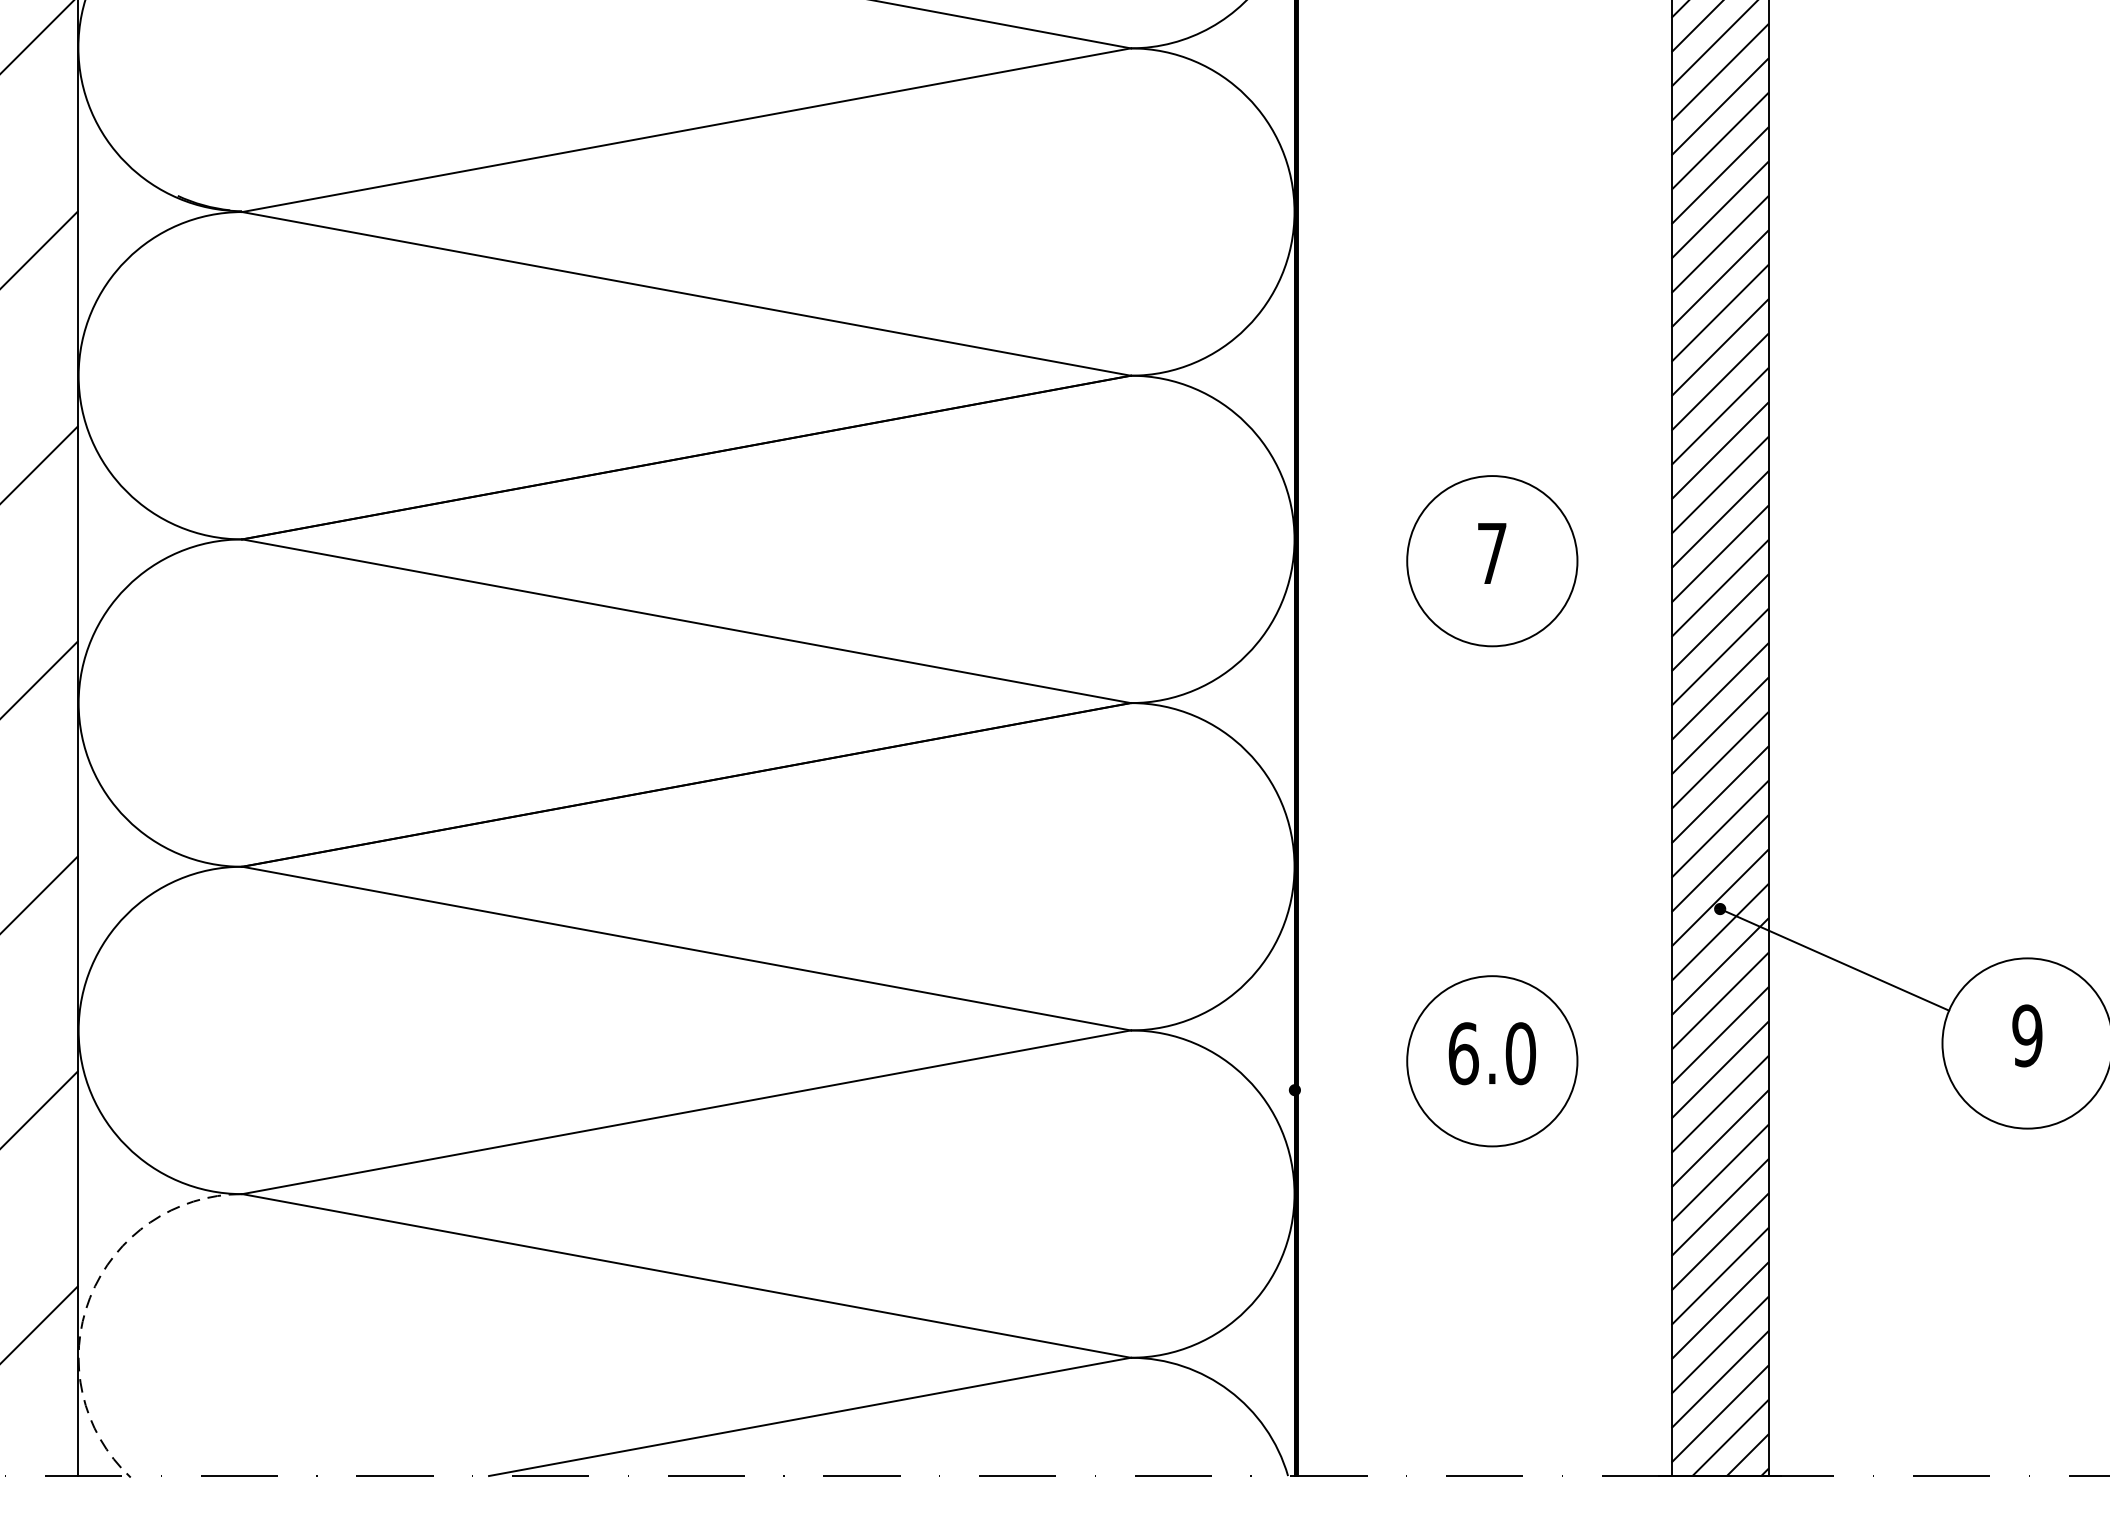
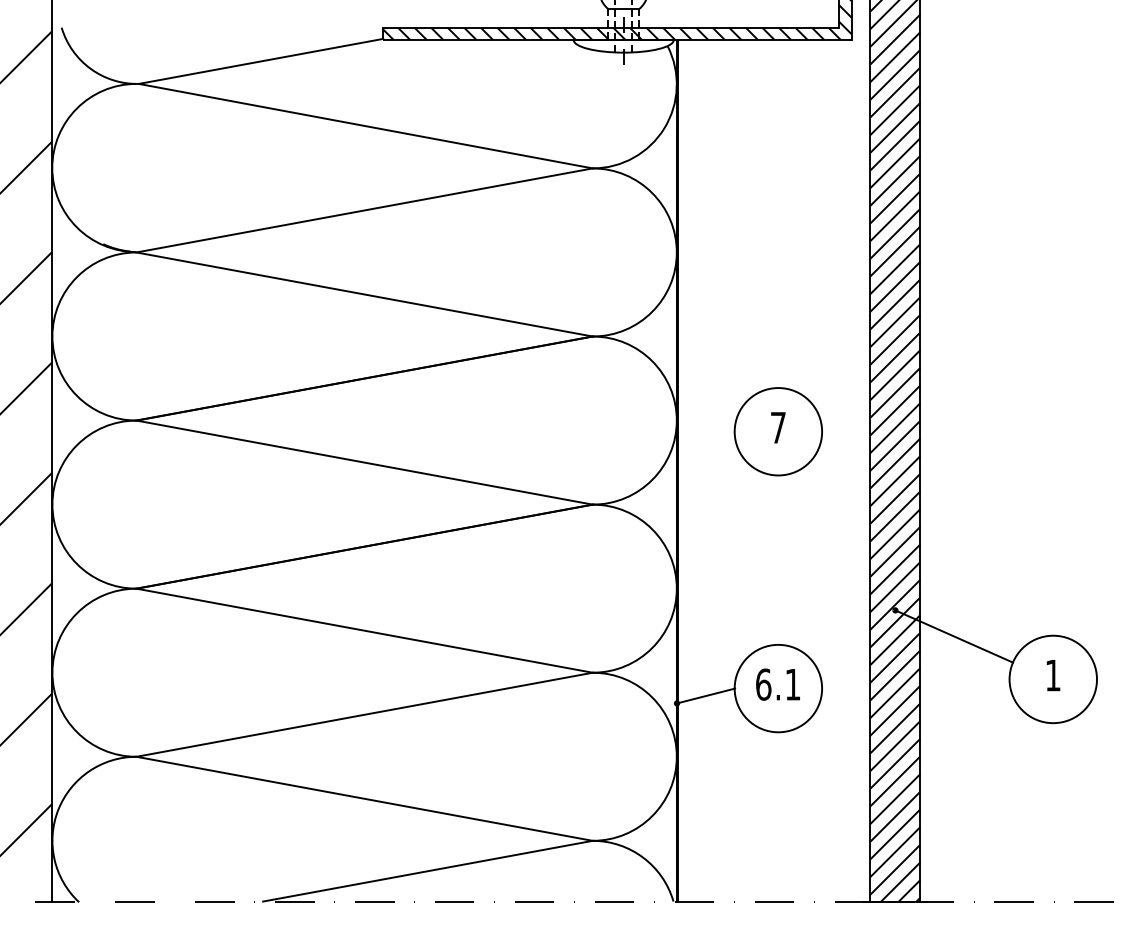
text: (2026, 1035) -> (1052, 675), 9 -> 1
text: (1519, 1053) -> (792, 684), 6.0 -> 6.1
line: (1352, 1074) -> (706, 695), added
arc: (90, 1298) -> (58, 810), dashed -> solid

